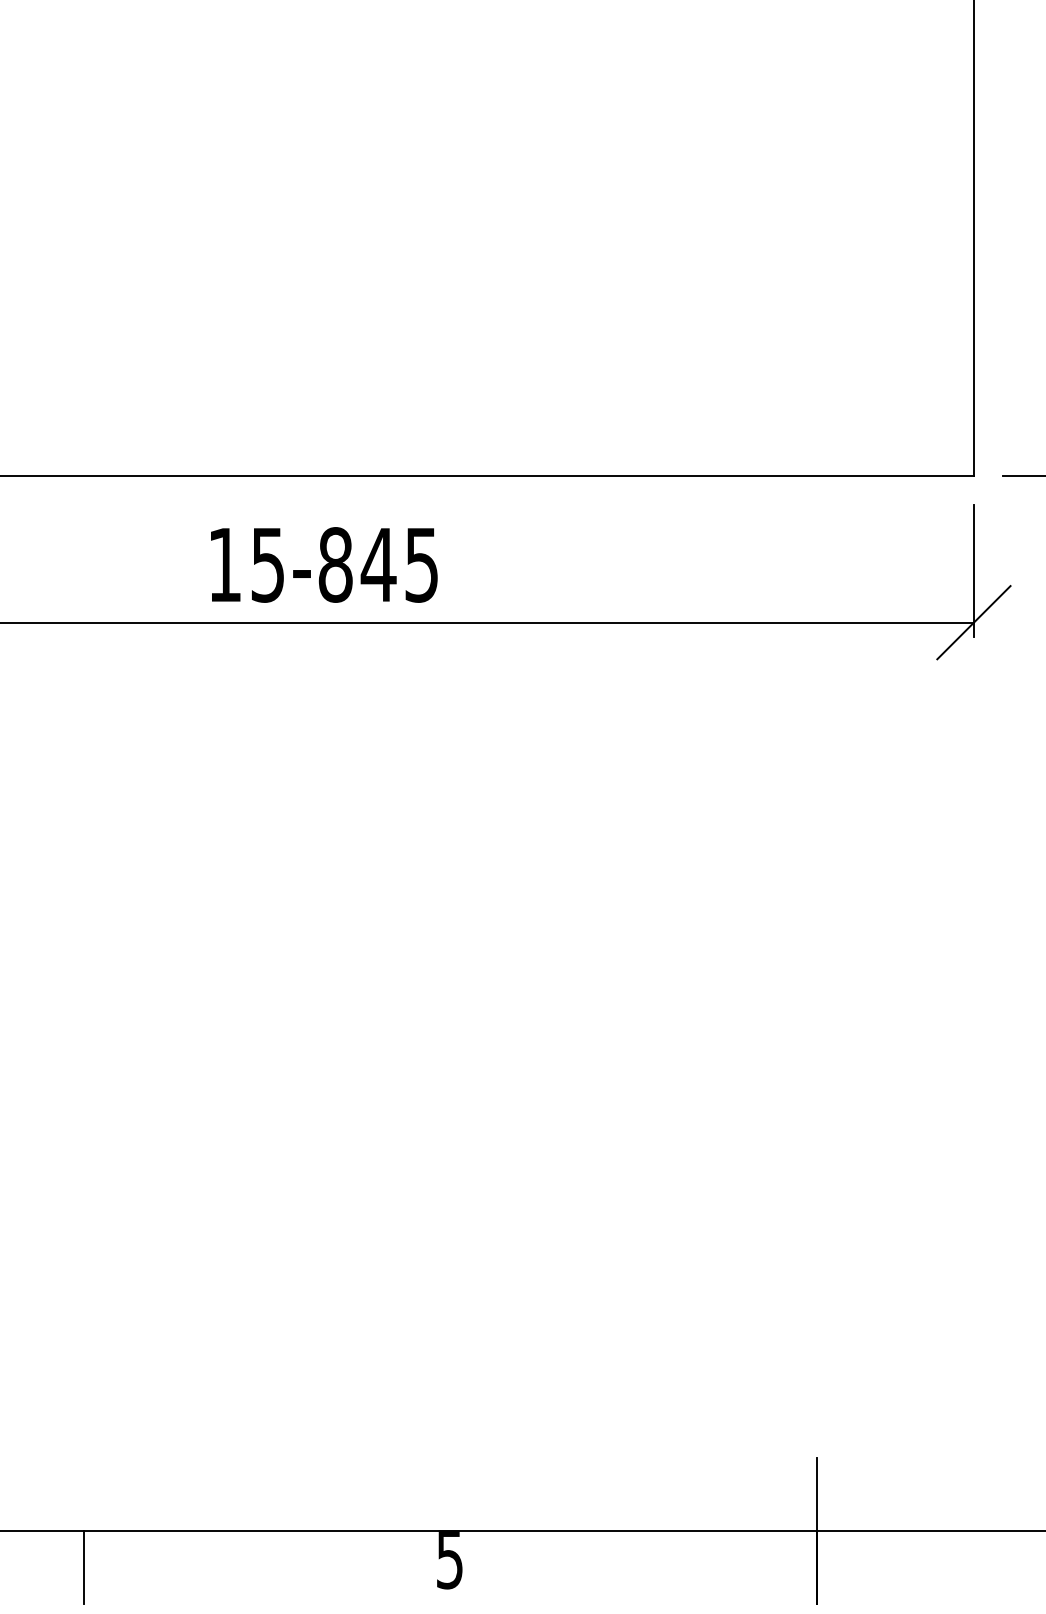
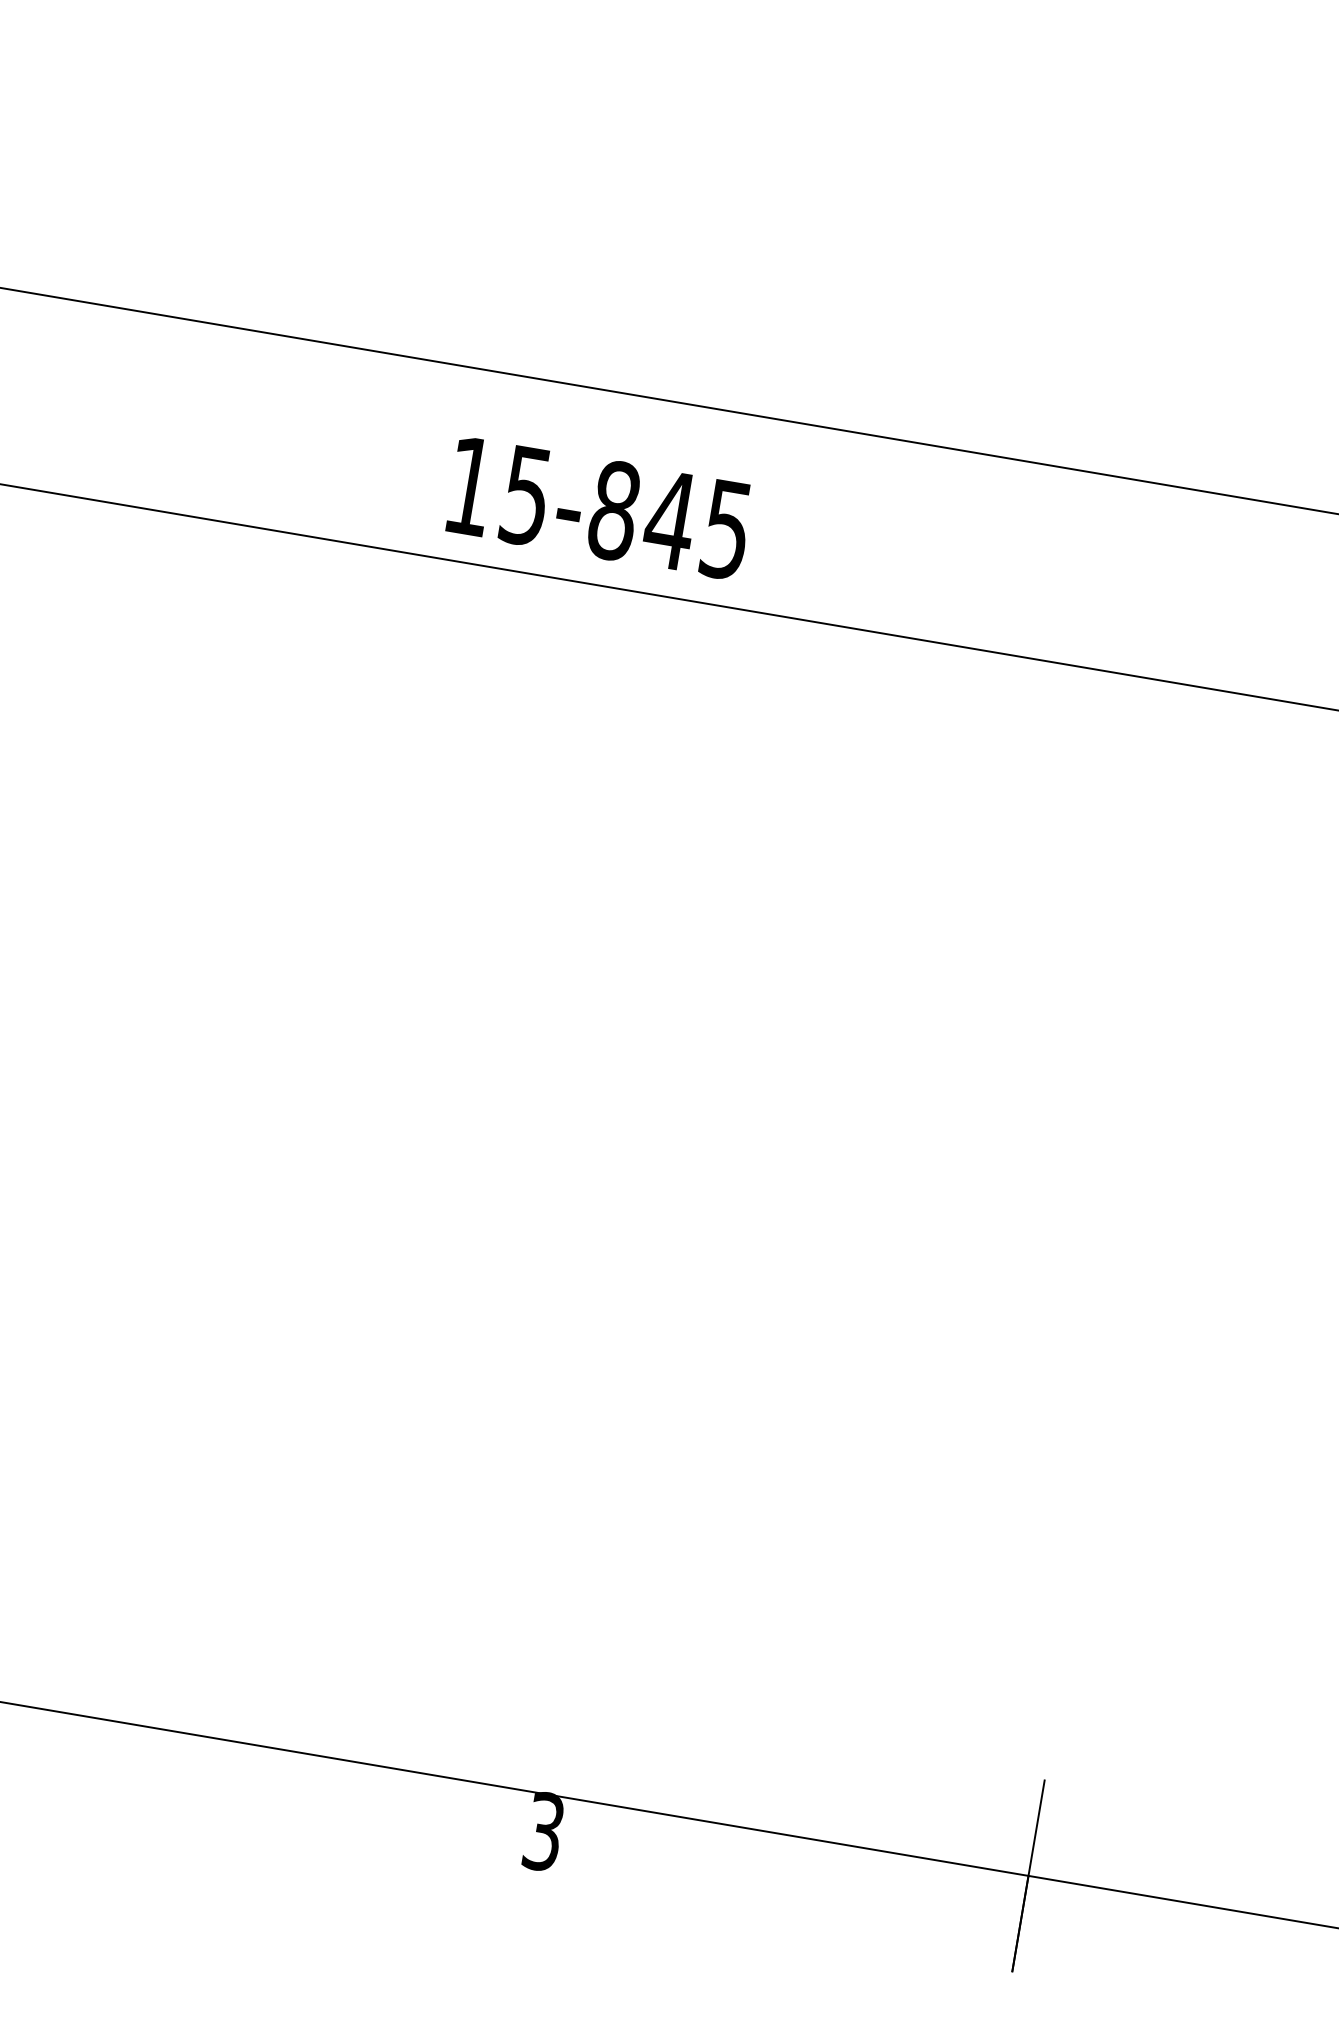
text: (449, 1558) -> (543, 1830), 5 -> 3
line: (84, 1567) -> (66, 1761), removed

